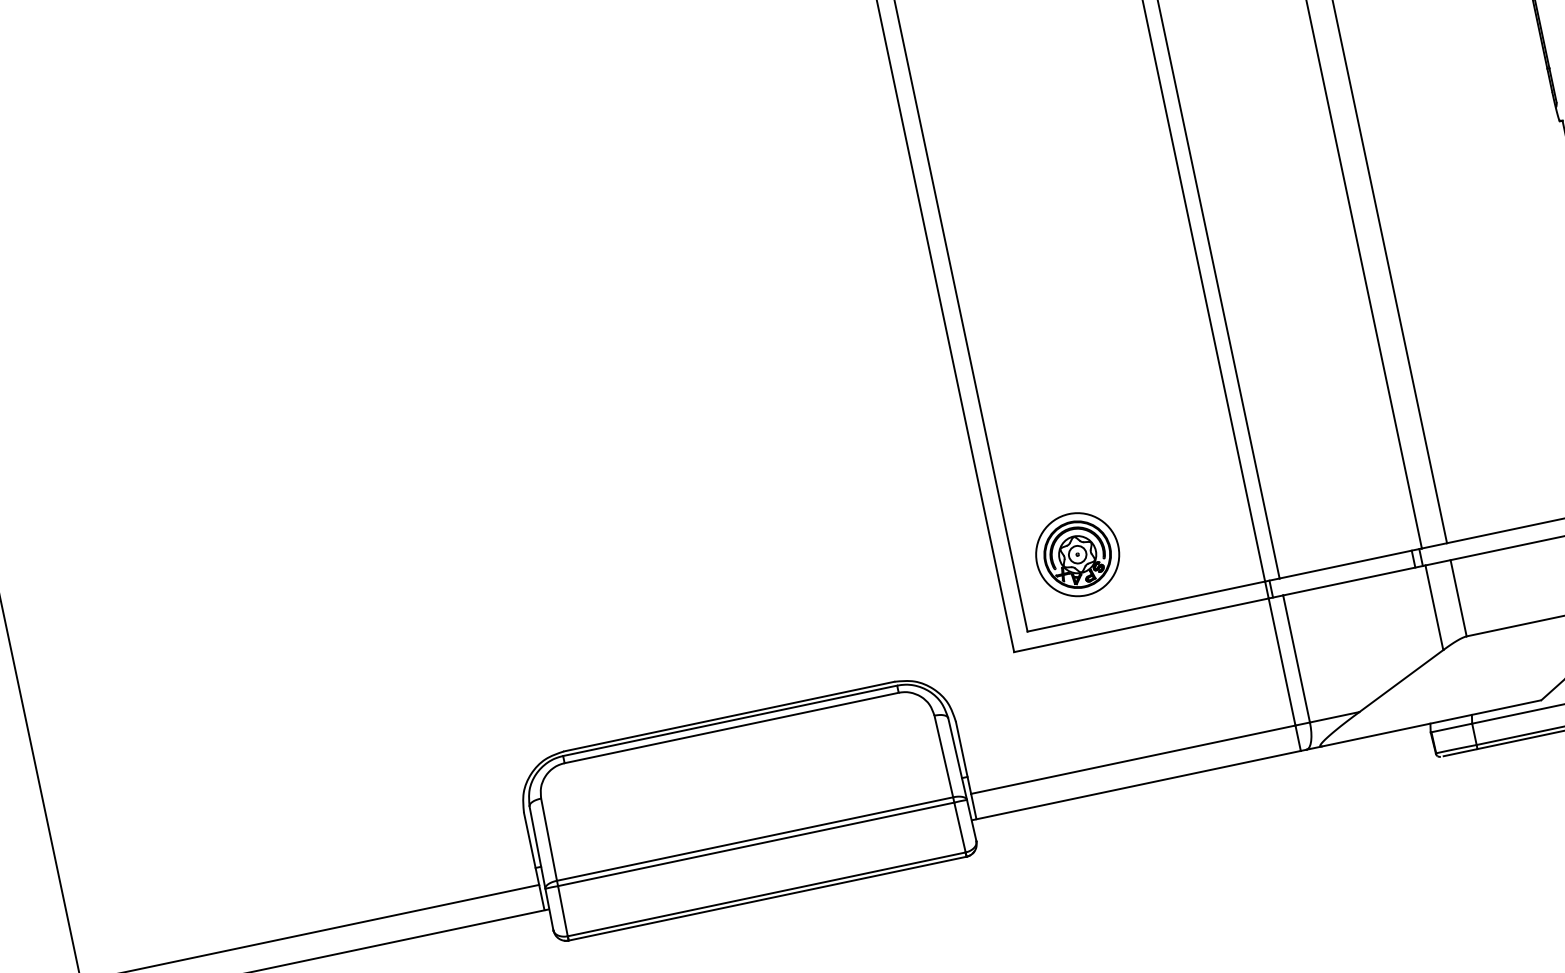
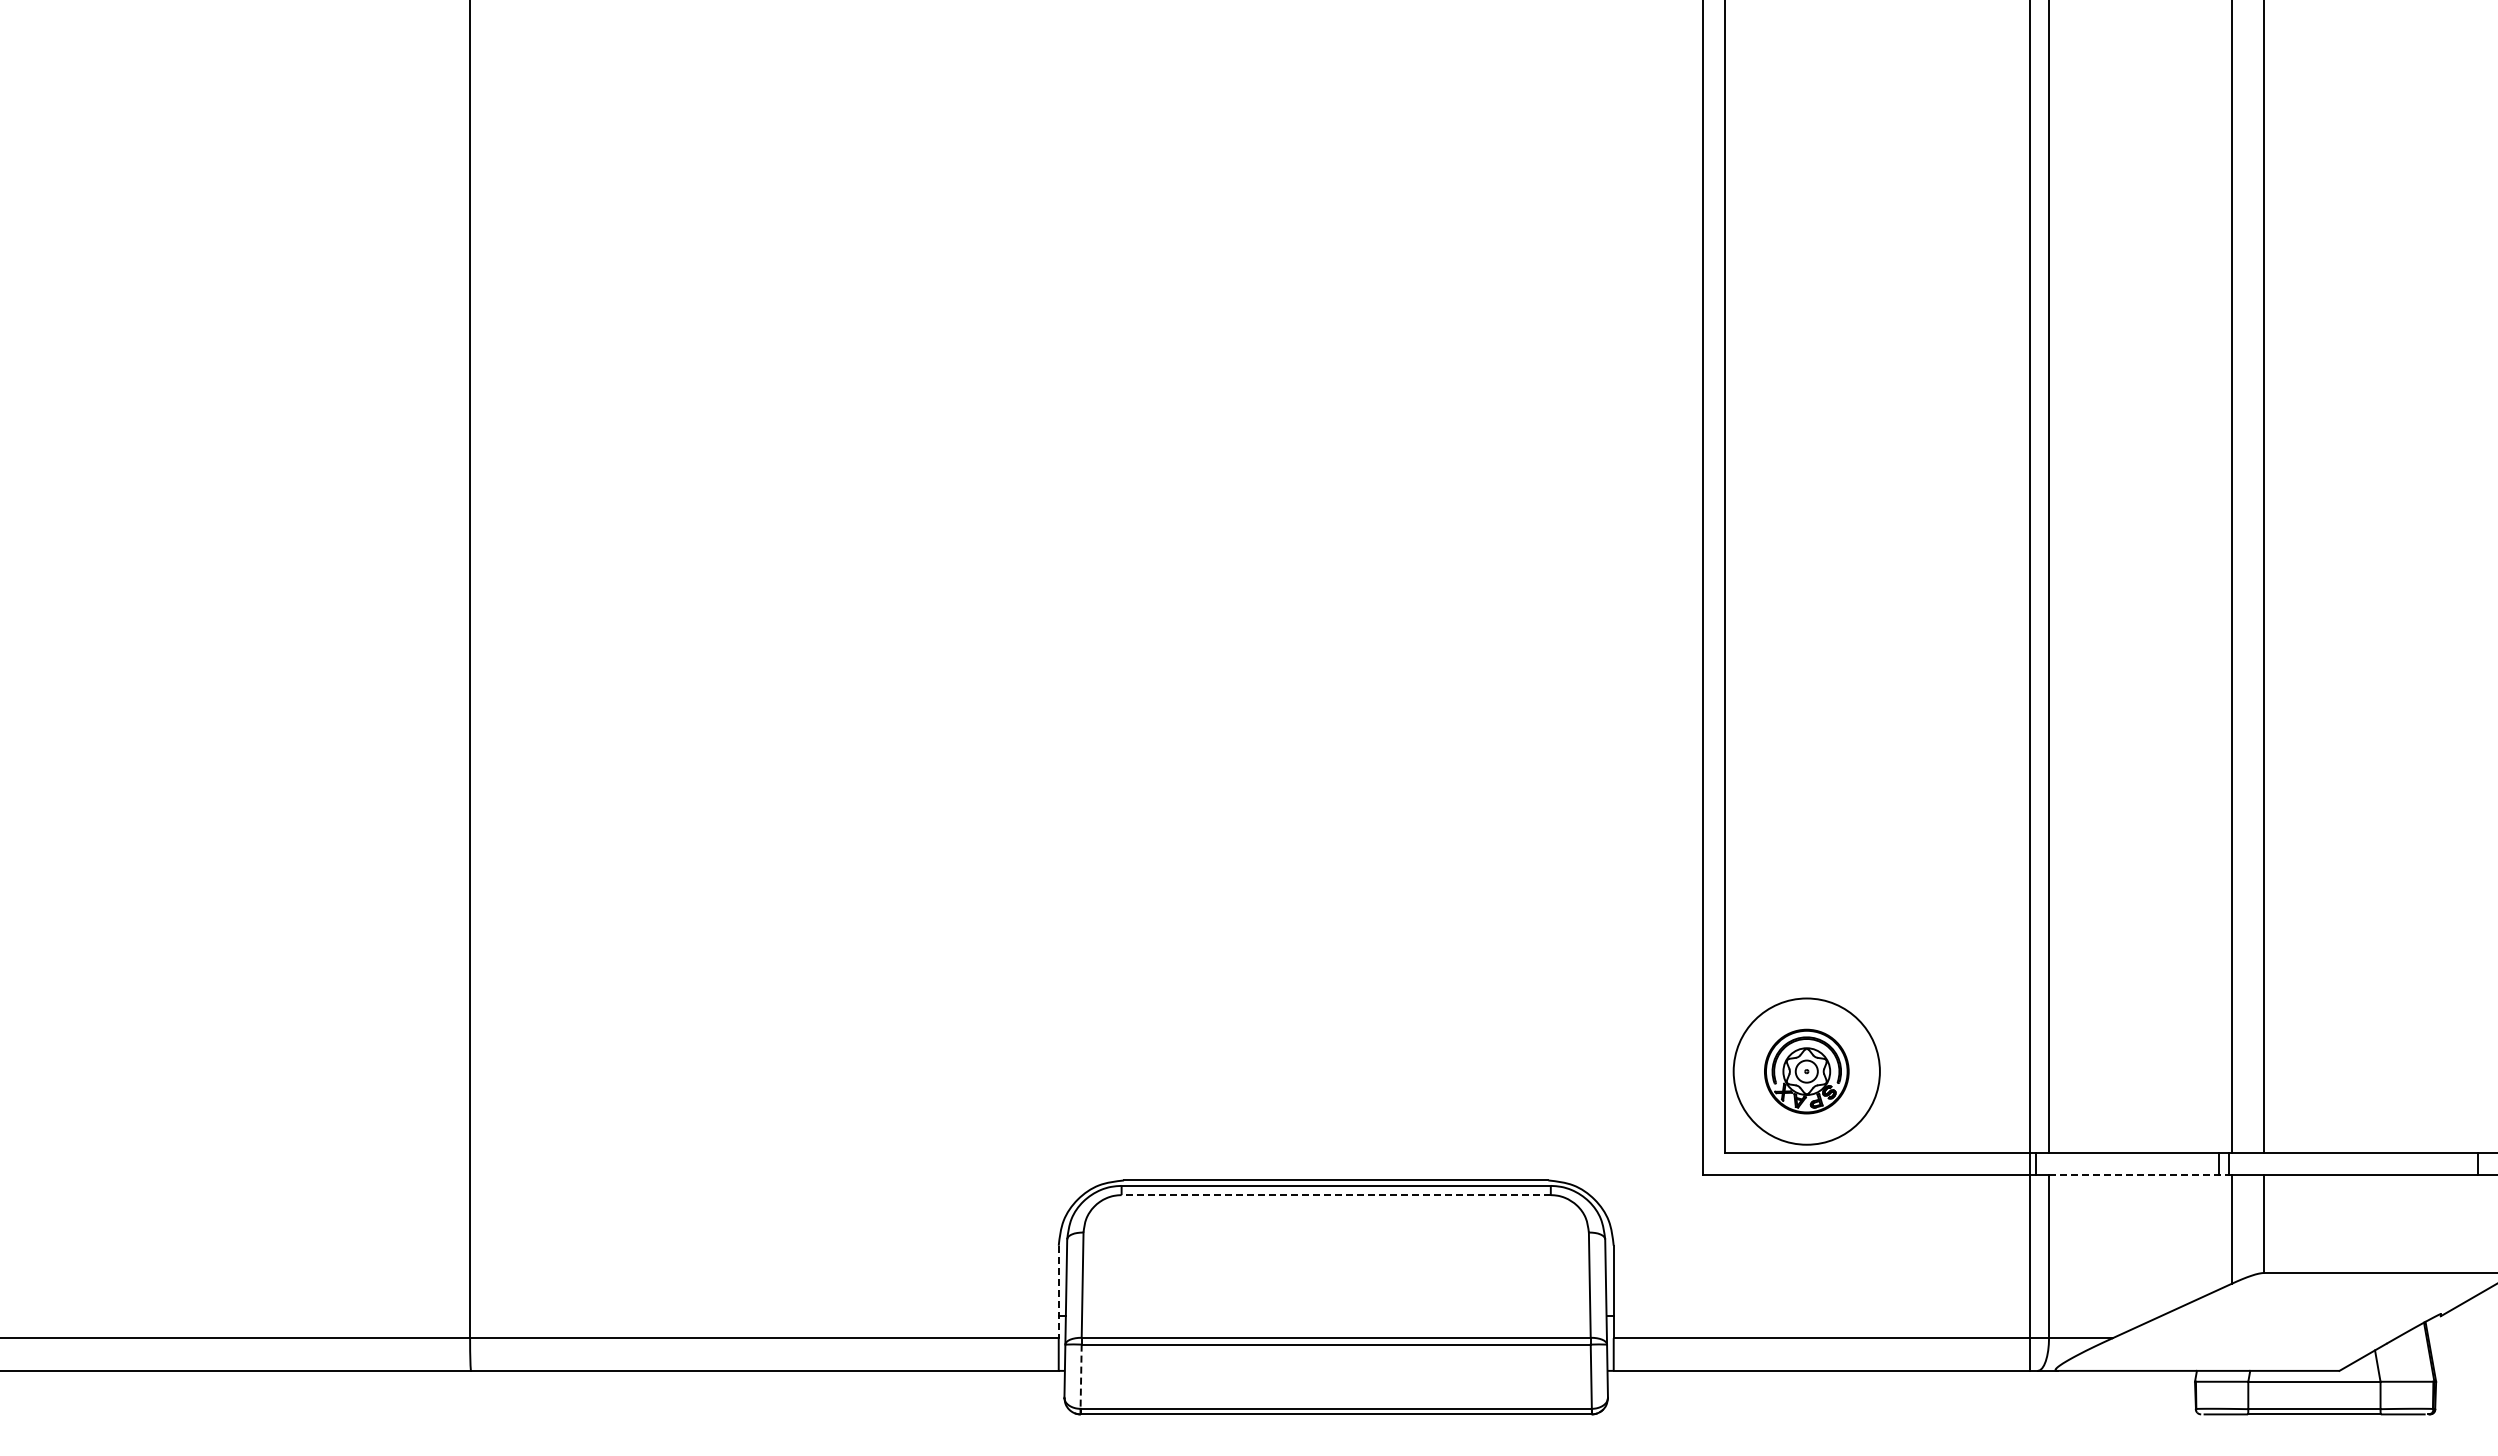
circle: (1077, 554) -> (1806, 1071), size x1.4
line: (1354, 580) -> (2140, 1175), solid -> dashed
line: (731, 728) -> (1336, 1195), solid -> dashed
line: (531, 849) -> (1058, 1292), solid -> dashed
line: (563, 911) -> (1081, 1377), solid -> dashed

